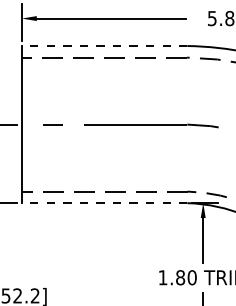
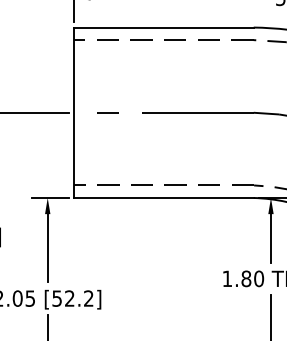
line: (105, 45) -> (164, 27), dashed -> solid
line: (105, 202) -> (164, 197), dashed -> solid

